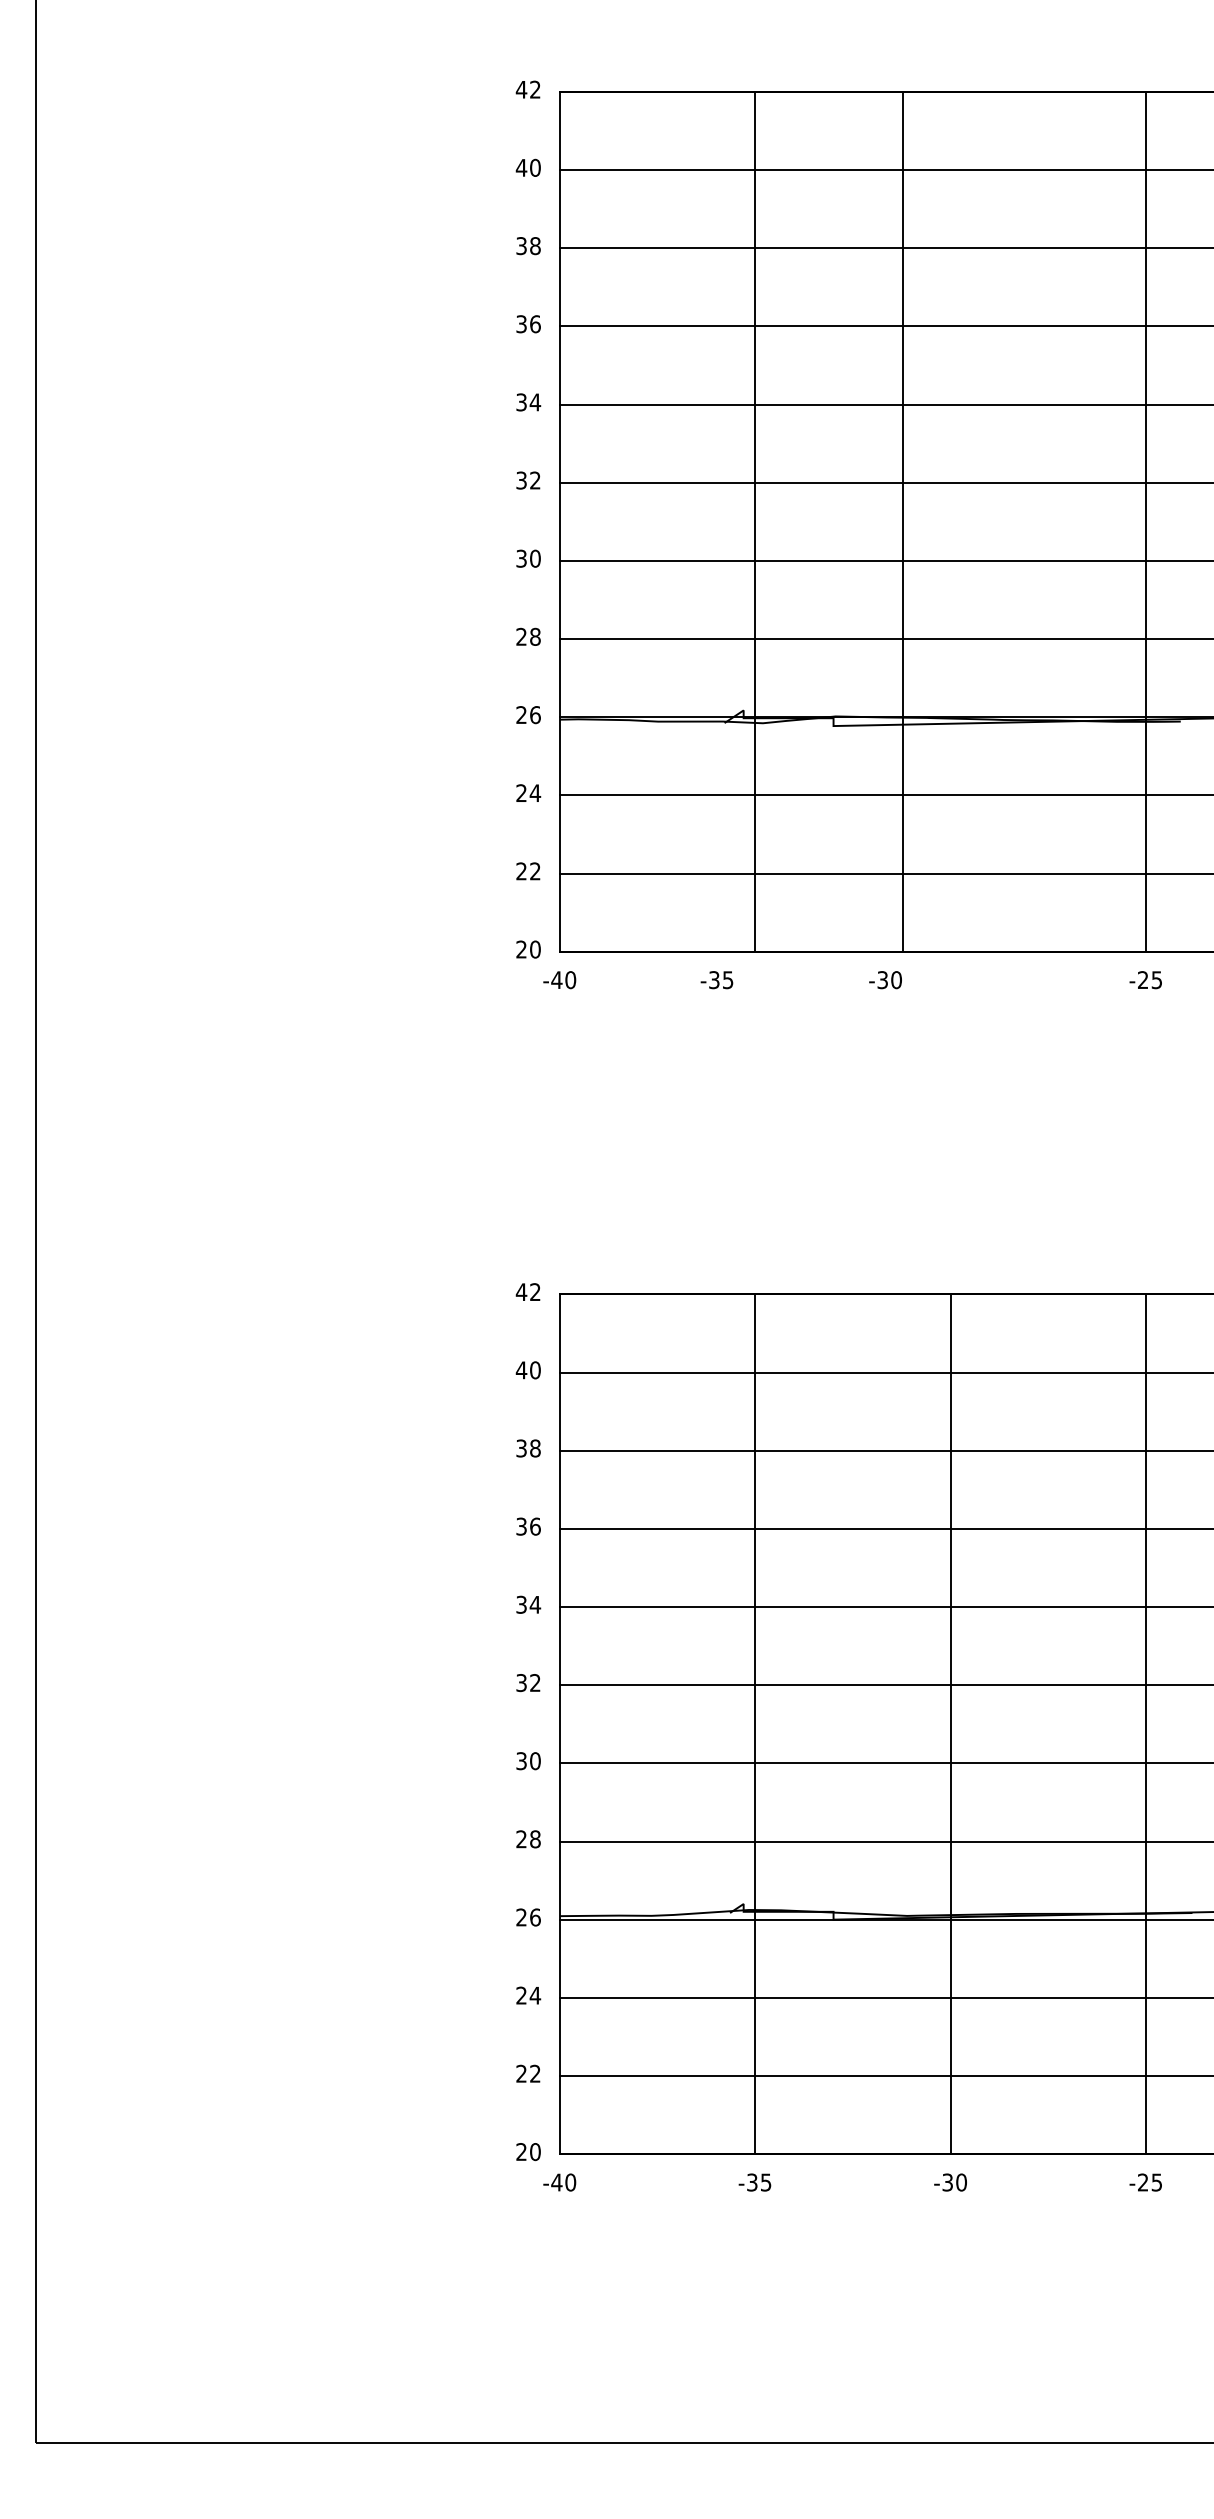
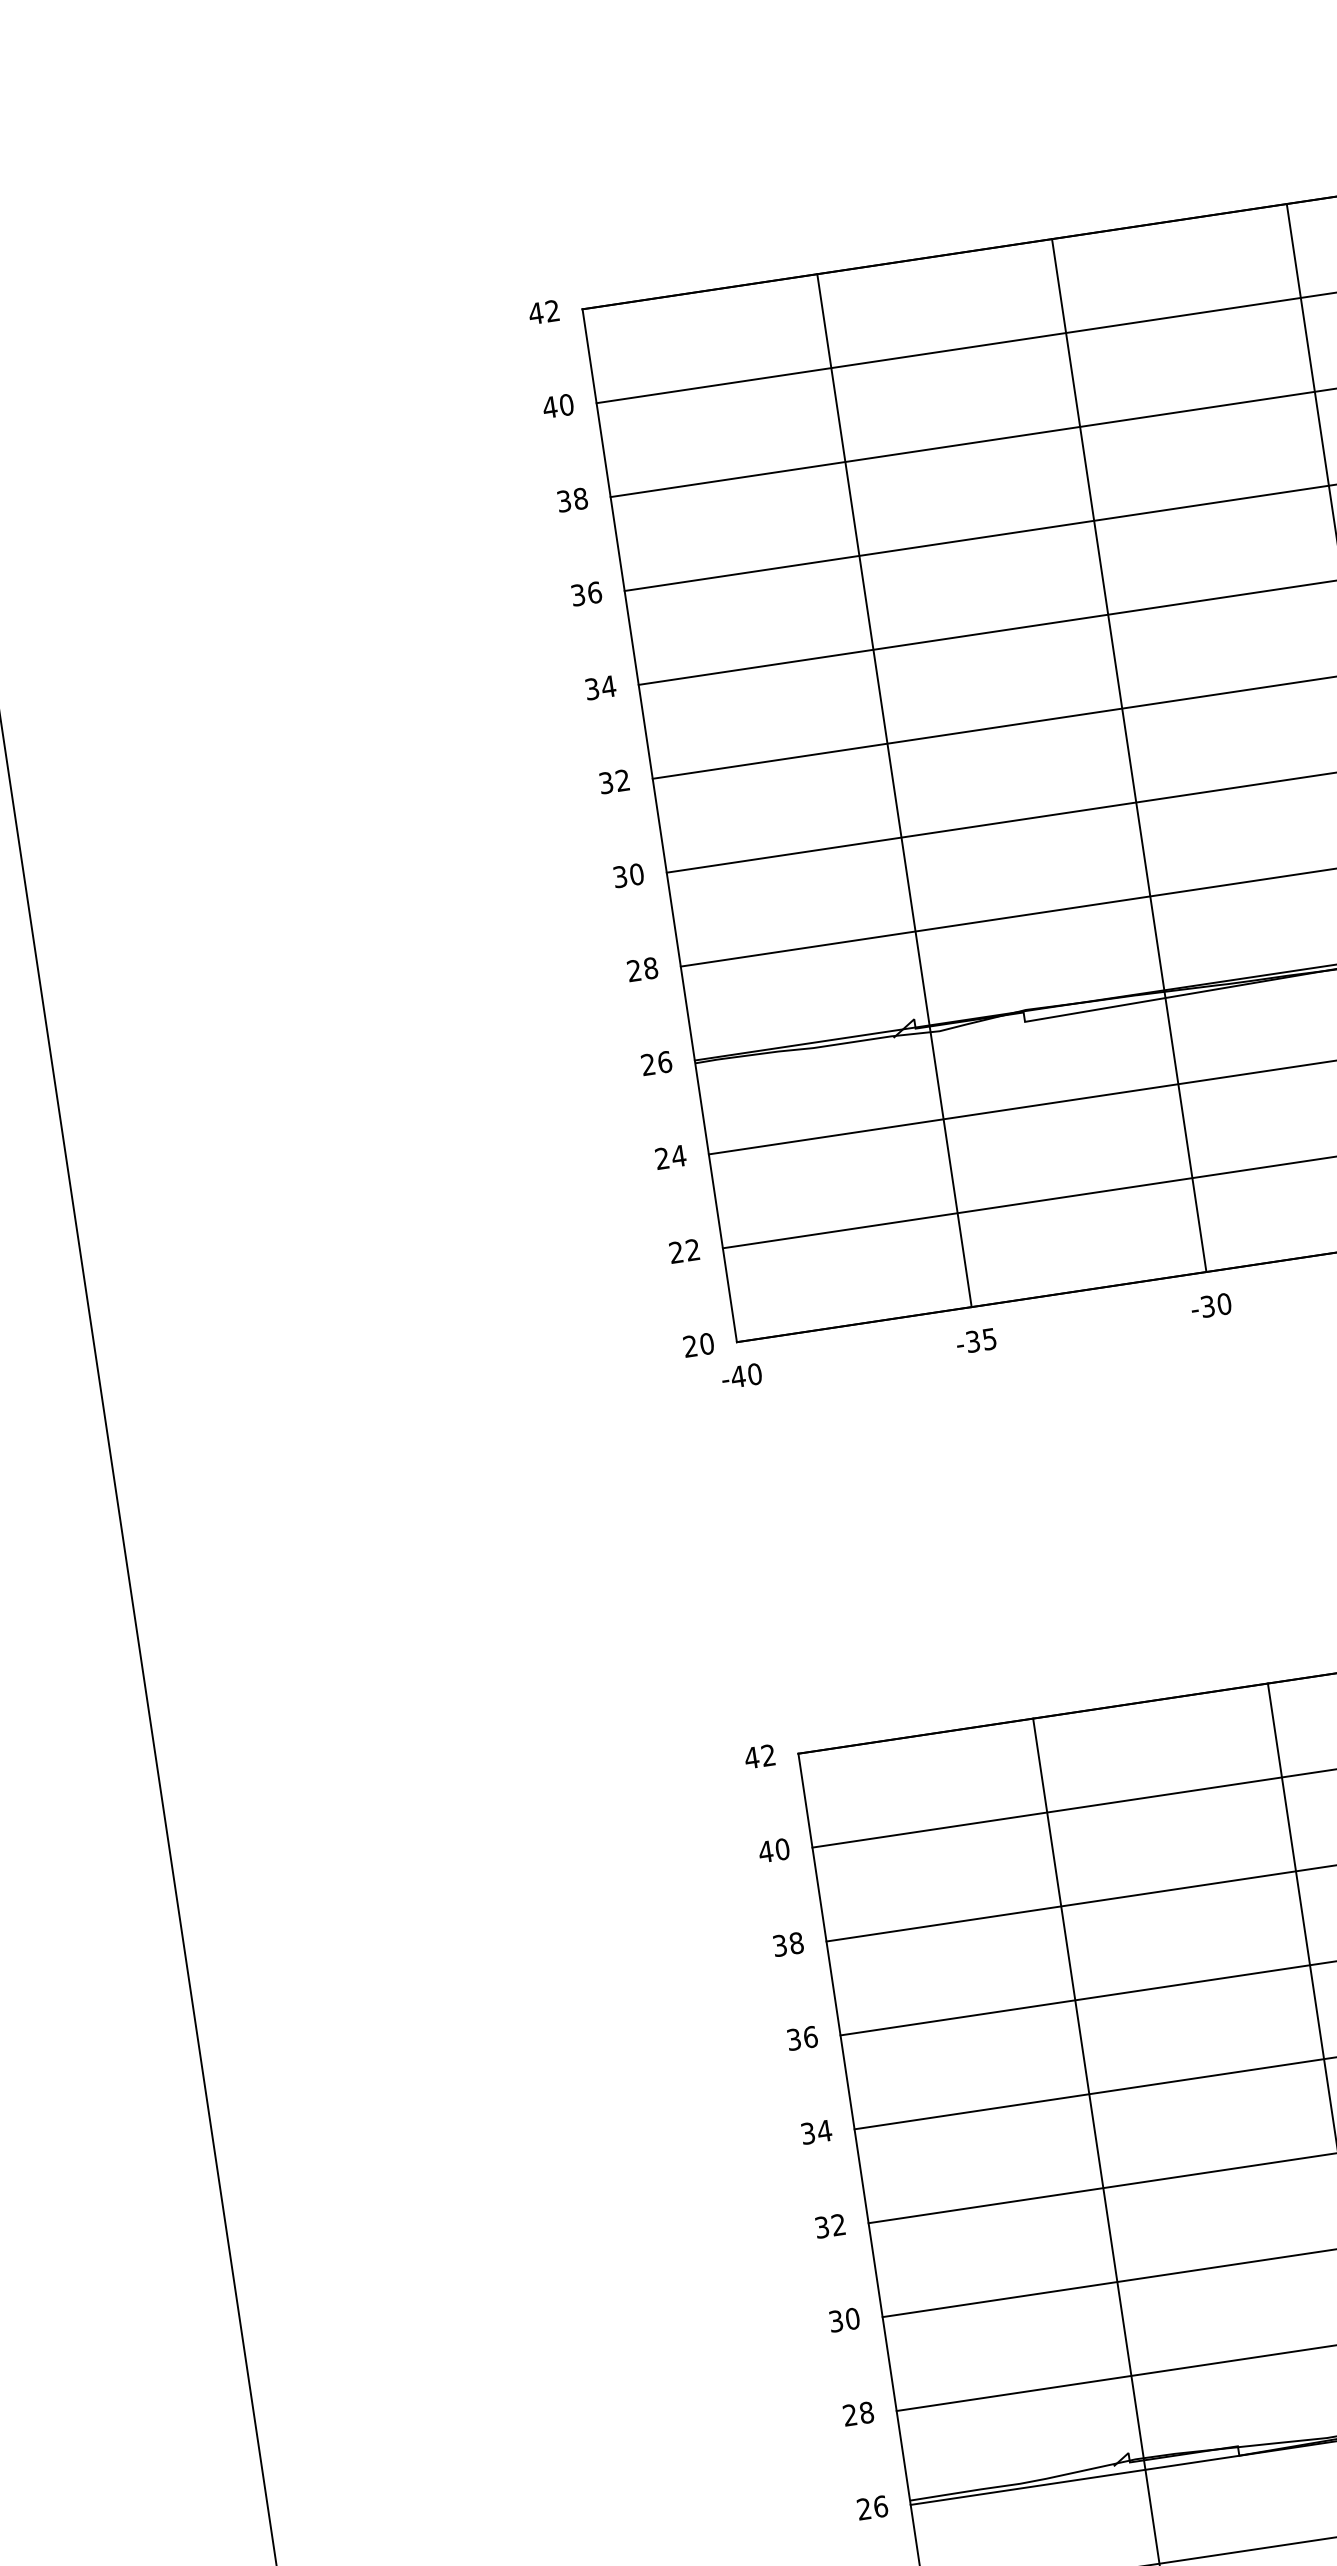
line: (902, 521) -> (1128, 755), moved
text: (716, 980) -> (975, 1341), moved
text: (885, 980) -> (1211, 1306), moved

